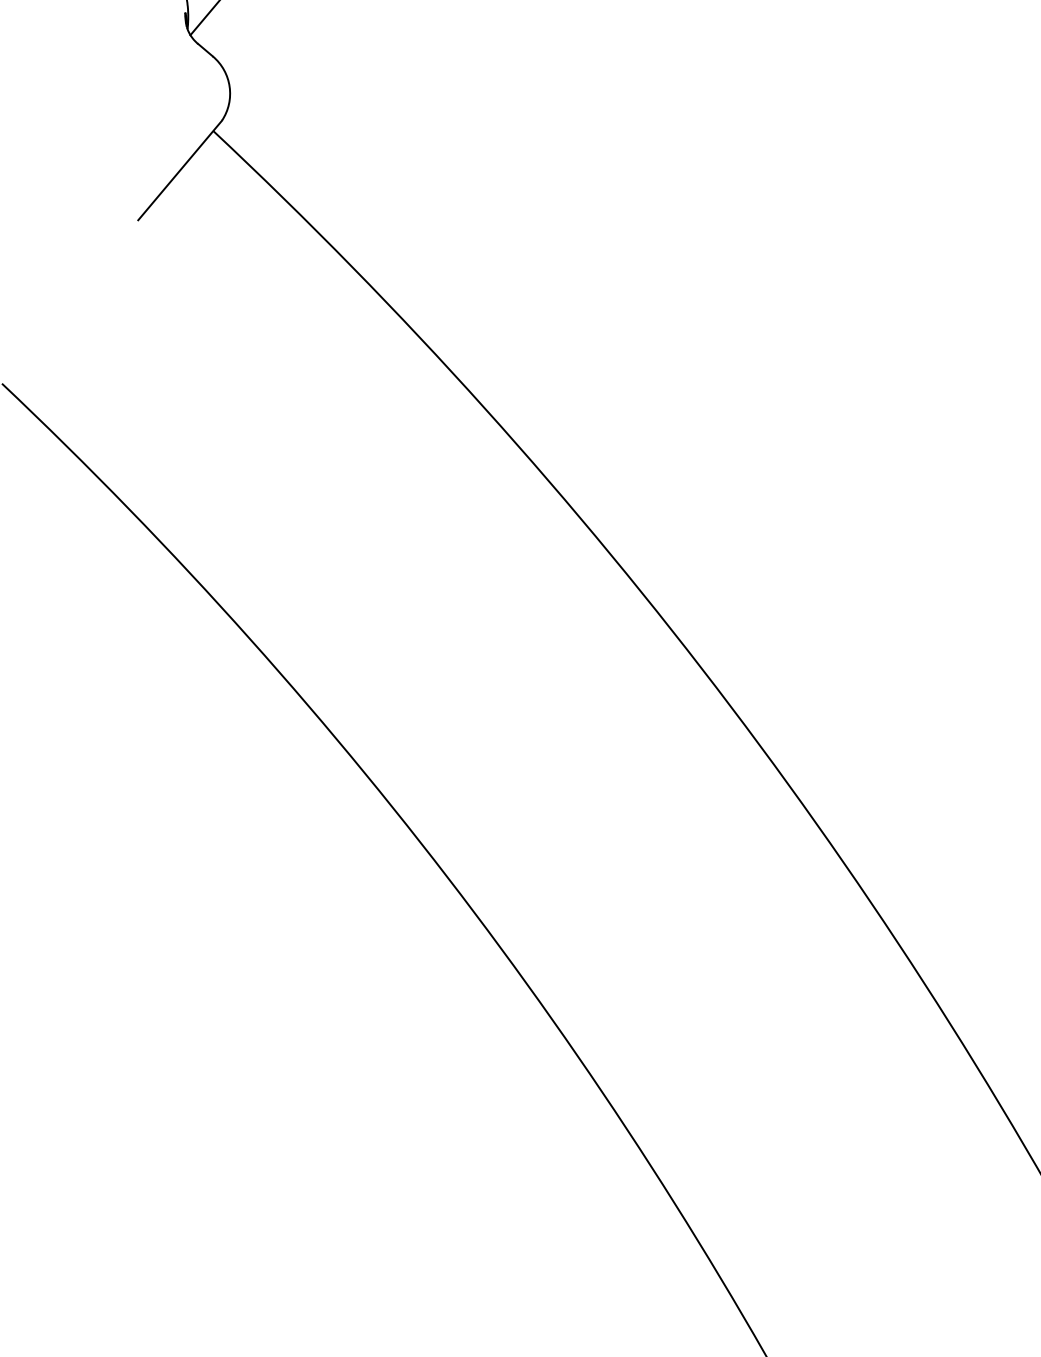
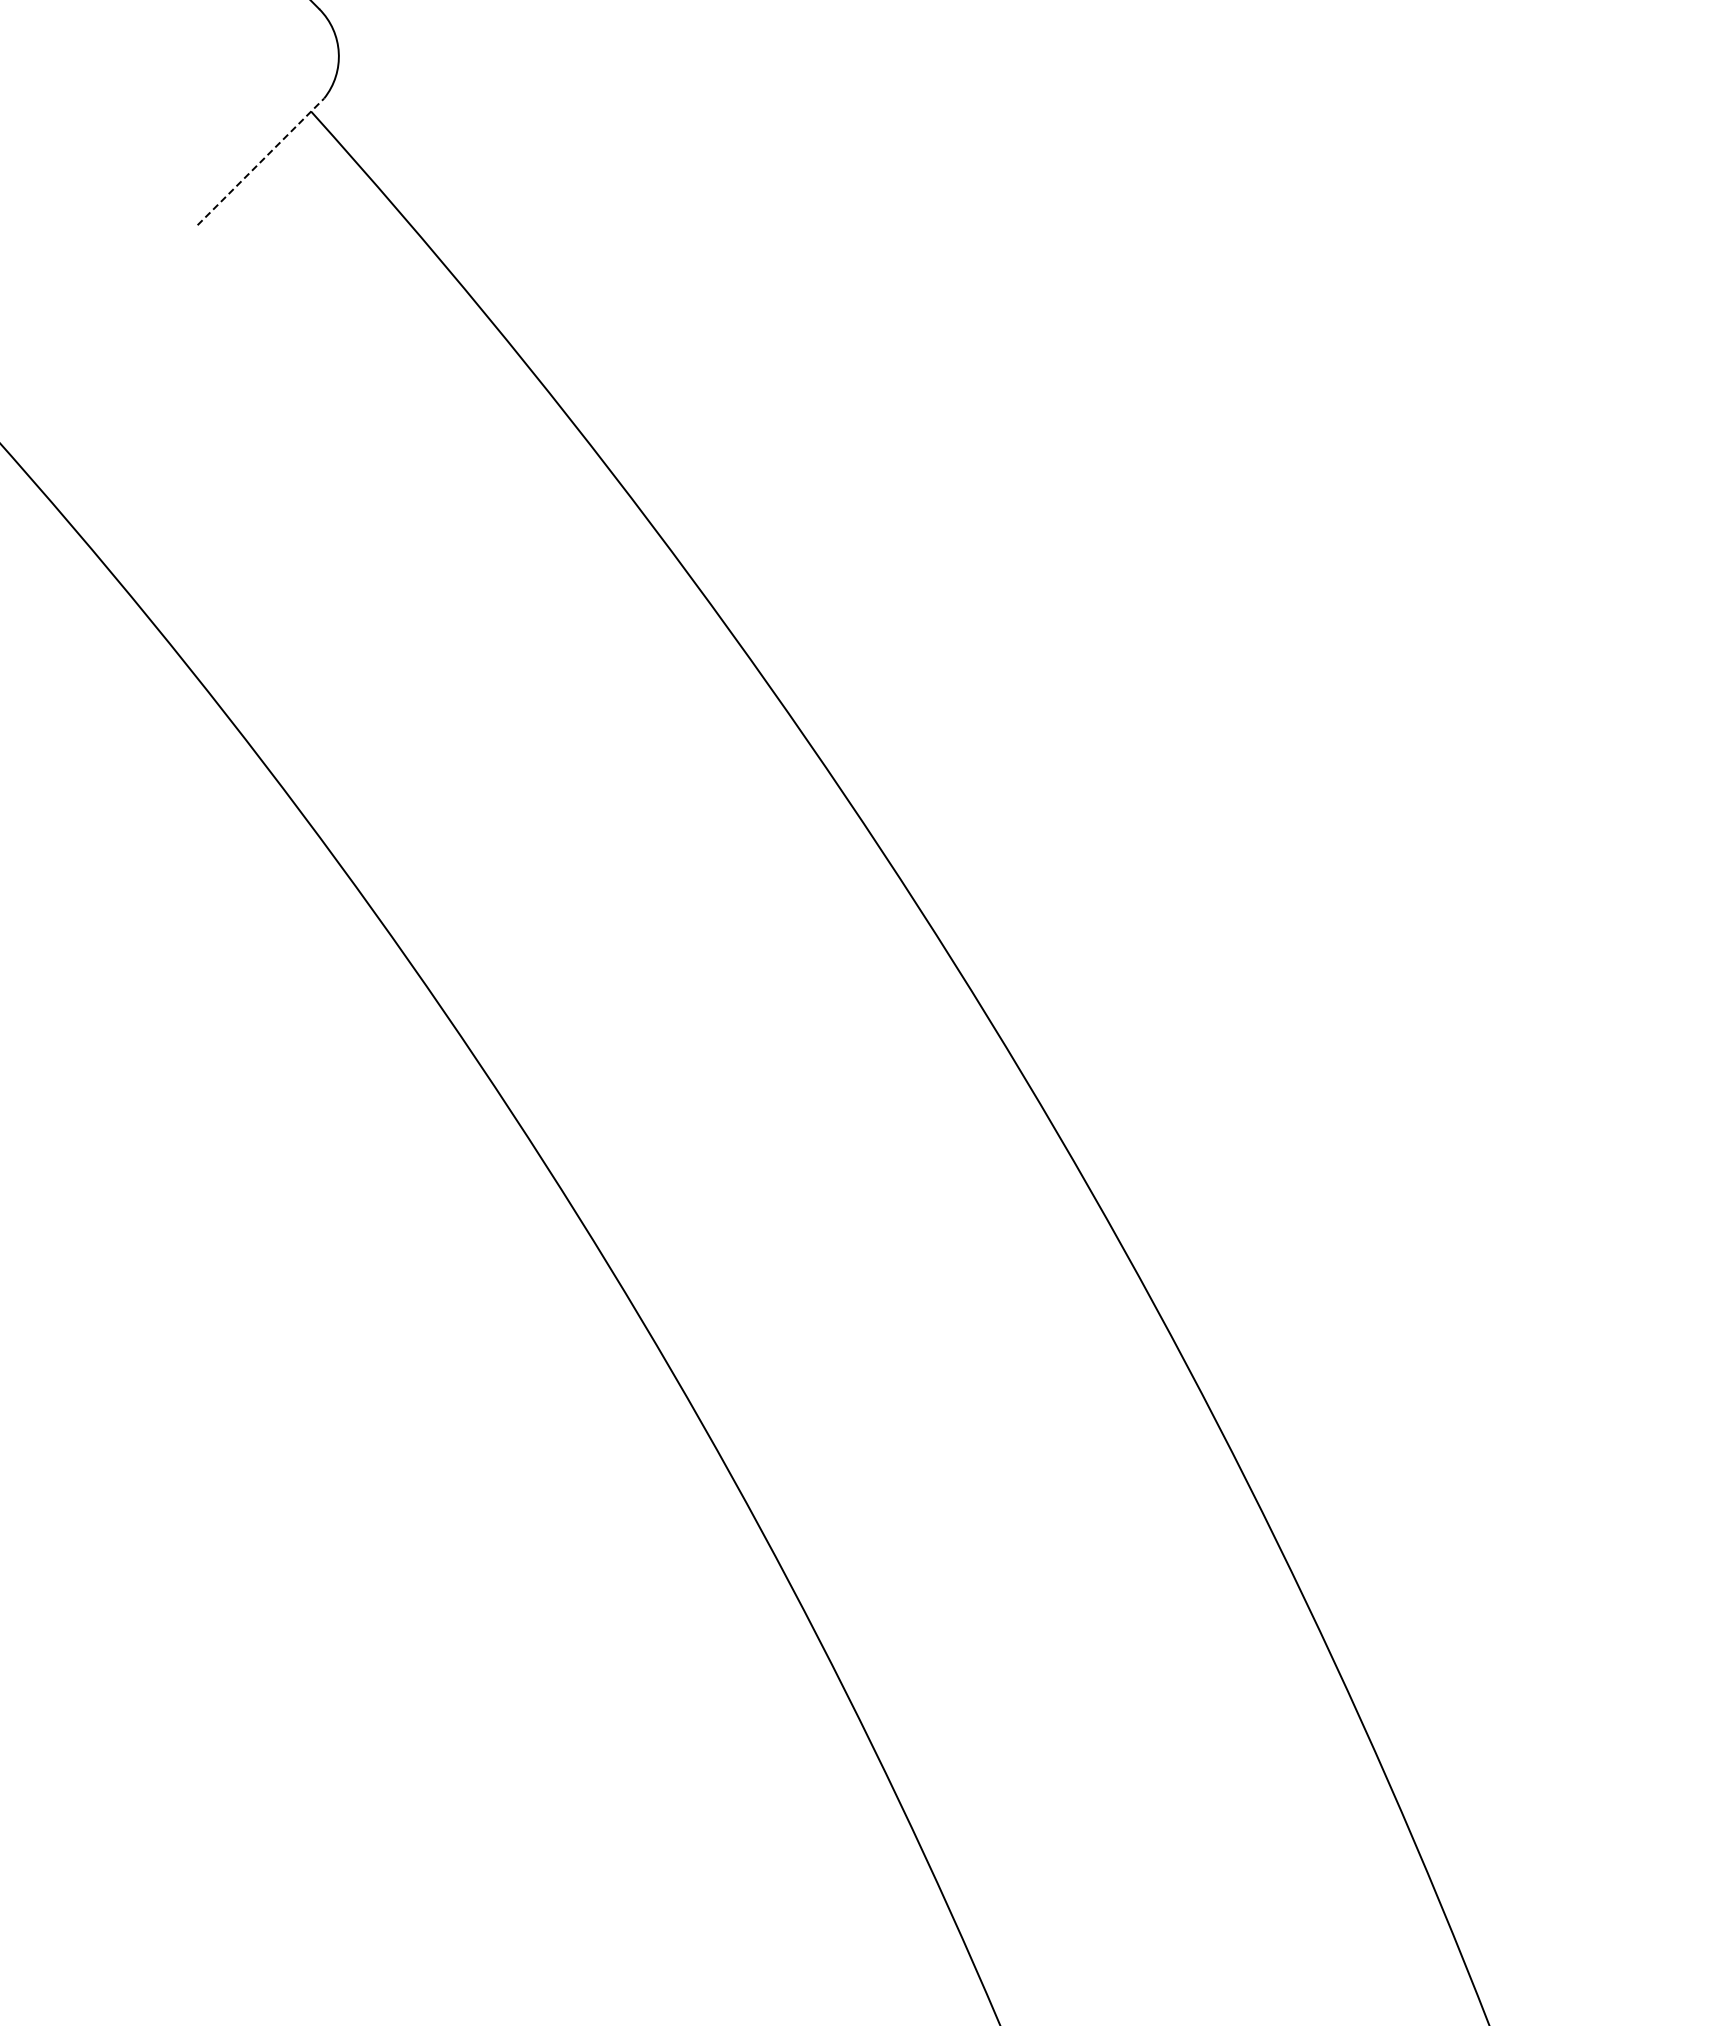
line: (180, 170) -> (261, 161), solid -> dashed

